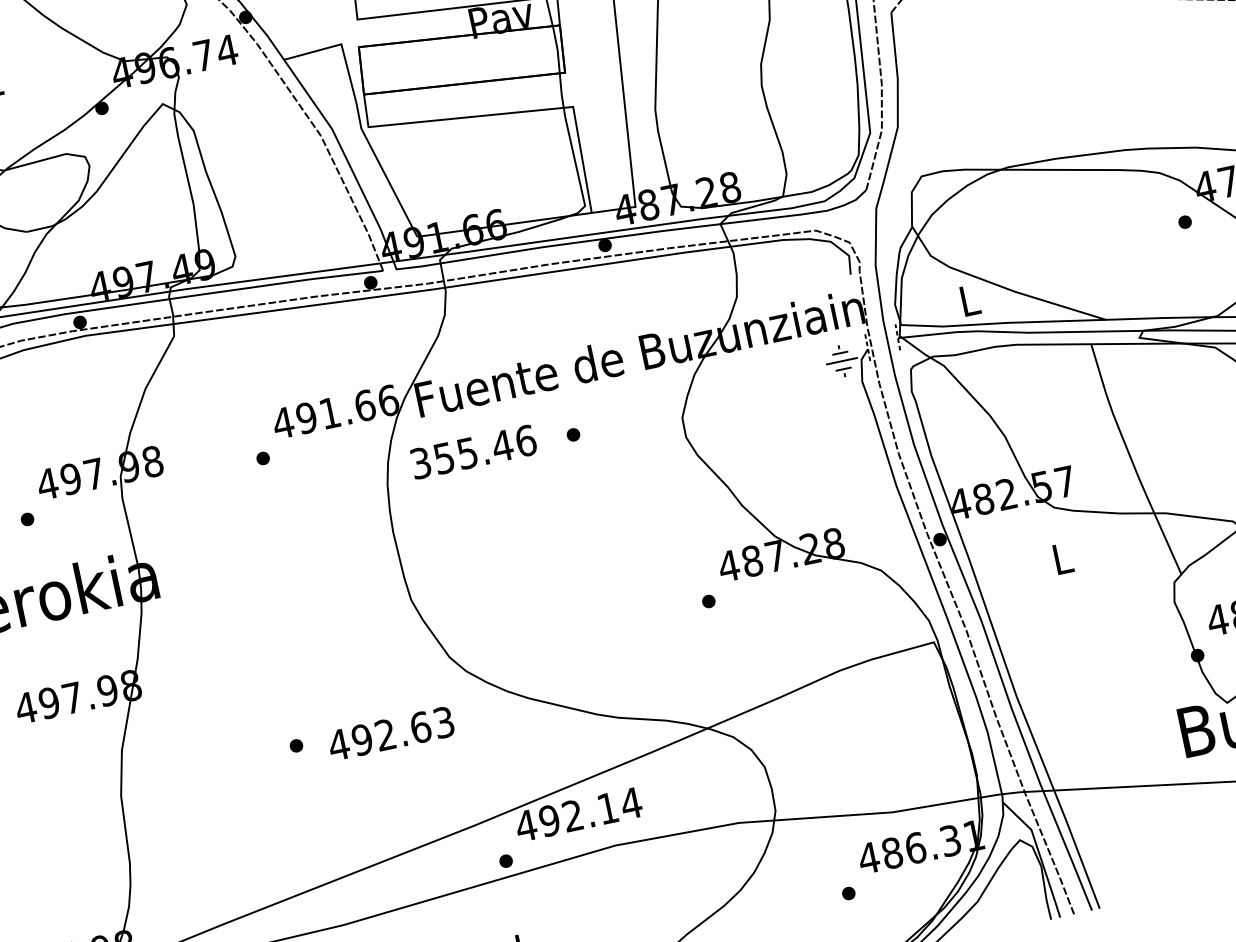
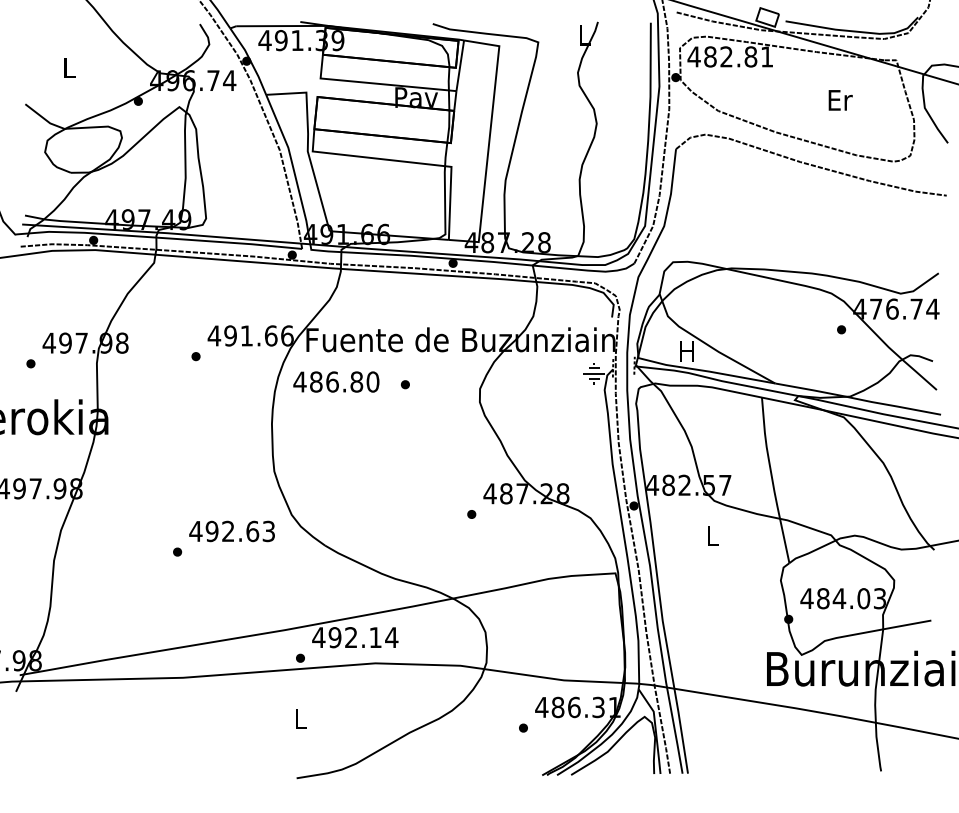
text: (968, 300) -> (686, 351), L -> H
text: (473, 451) -> (336, 381), 355.46 -> 486.80
text: (390, 734) -> (231, 531), moved

